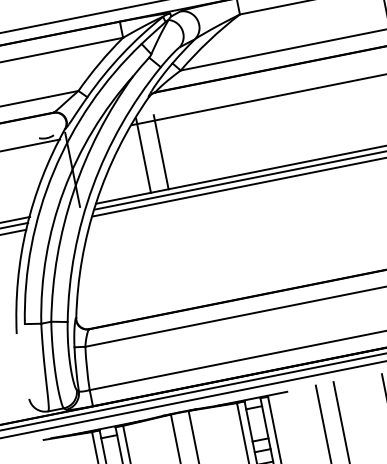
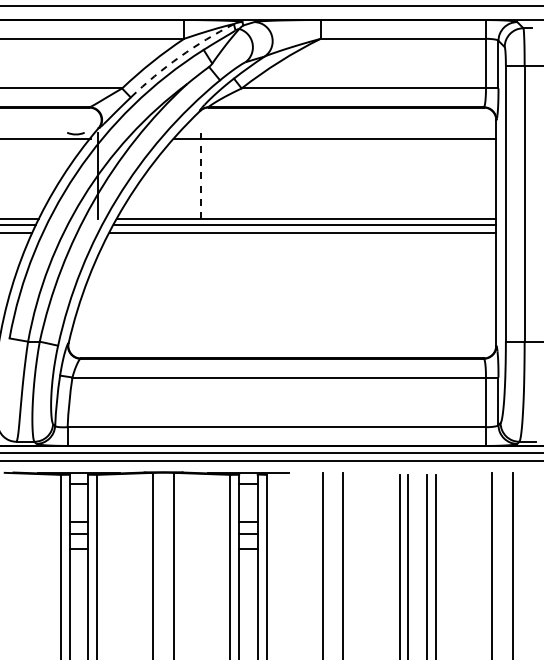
arc: (122, 54) -> (179, 57), solid -> dashed
line: (161, 151) -> (201, 175), solid -> dashed
line: (143, 155) -> (180, 175), removed

